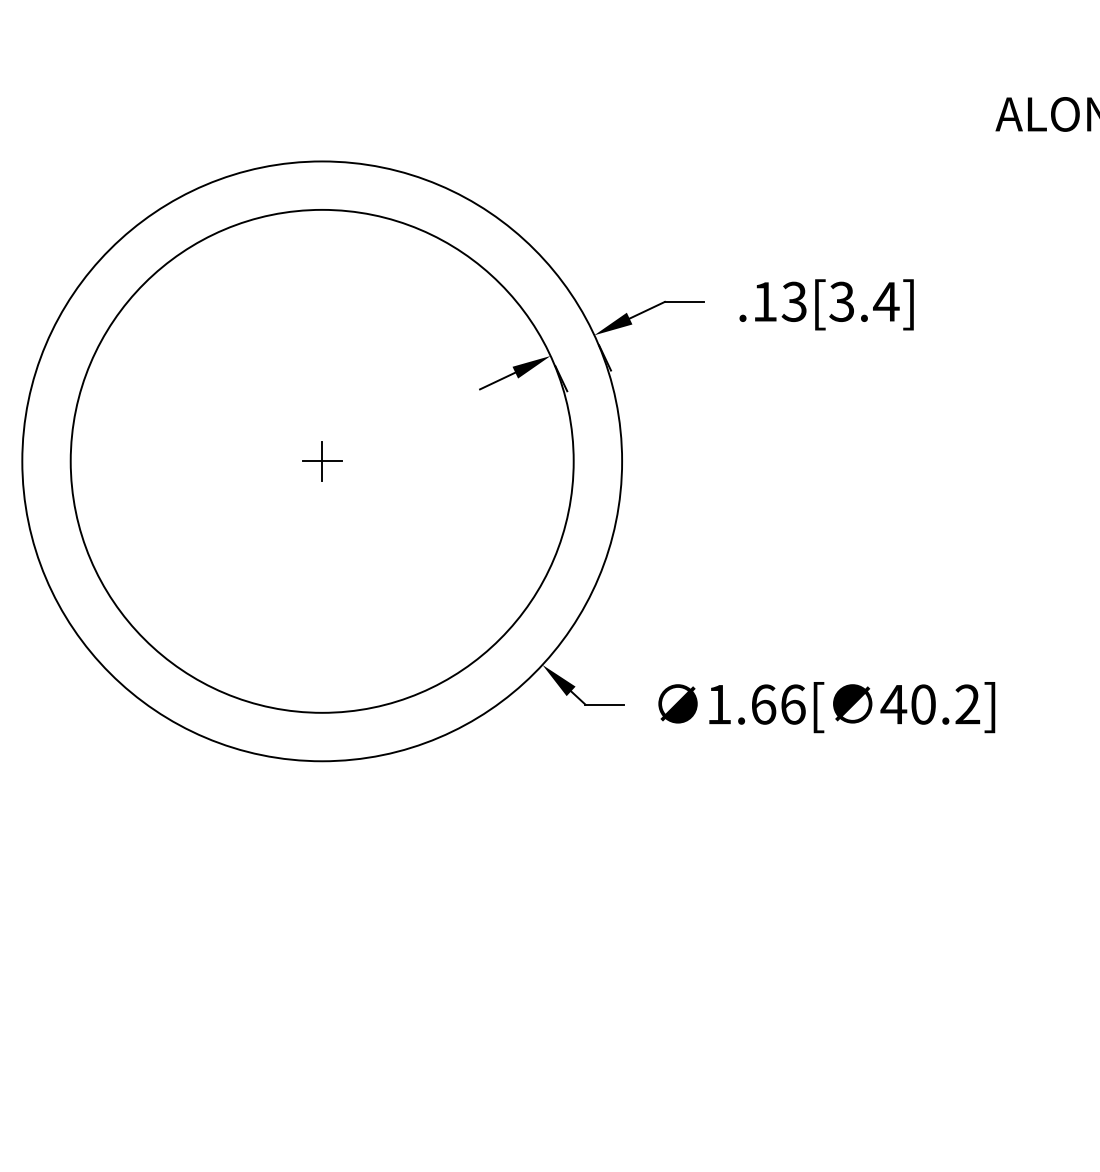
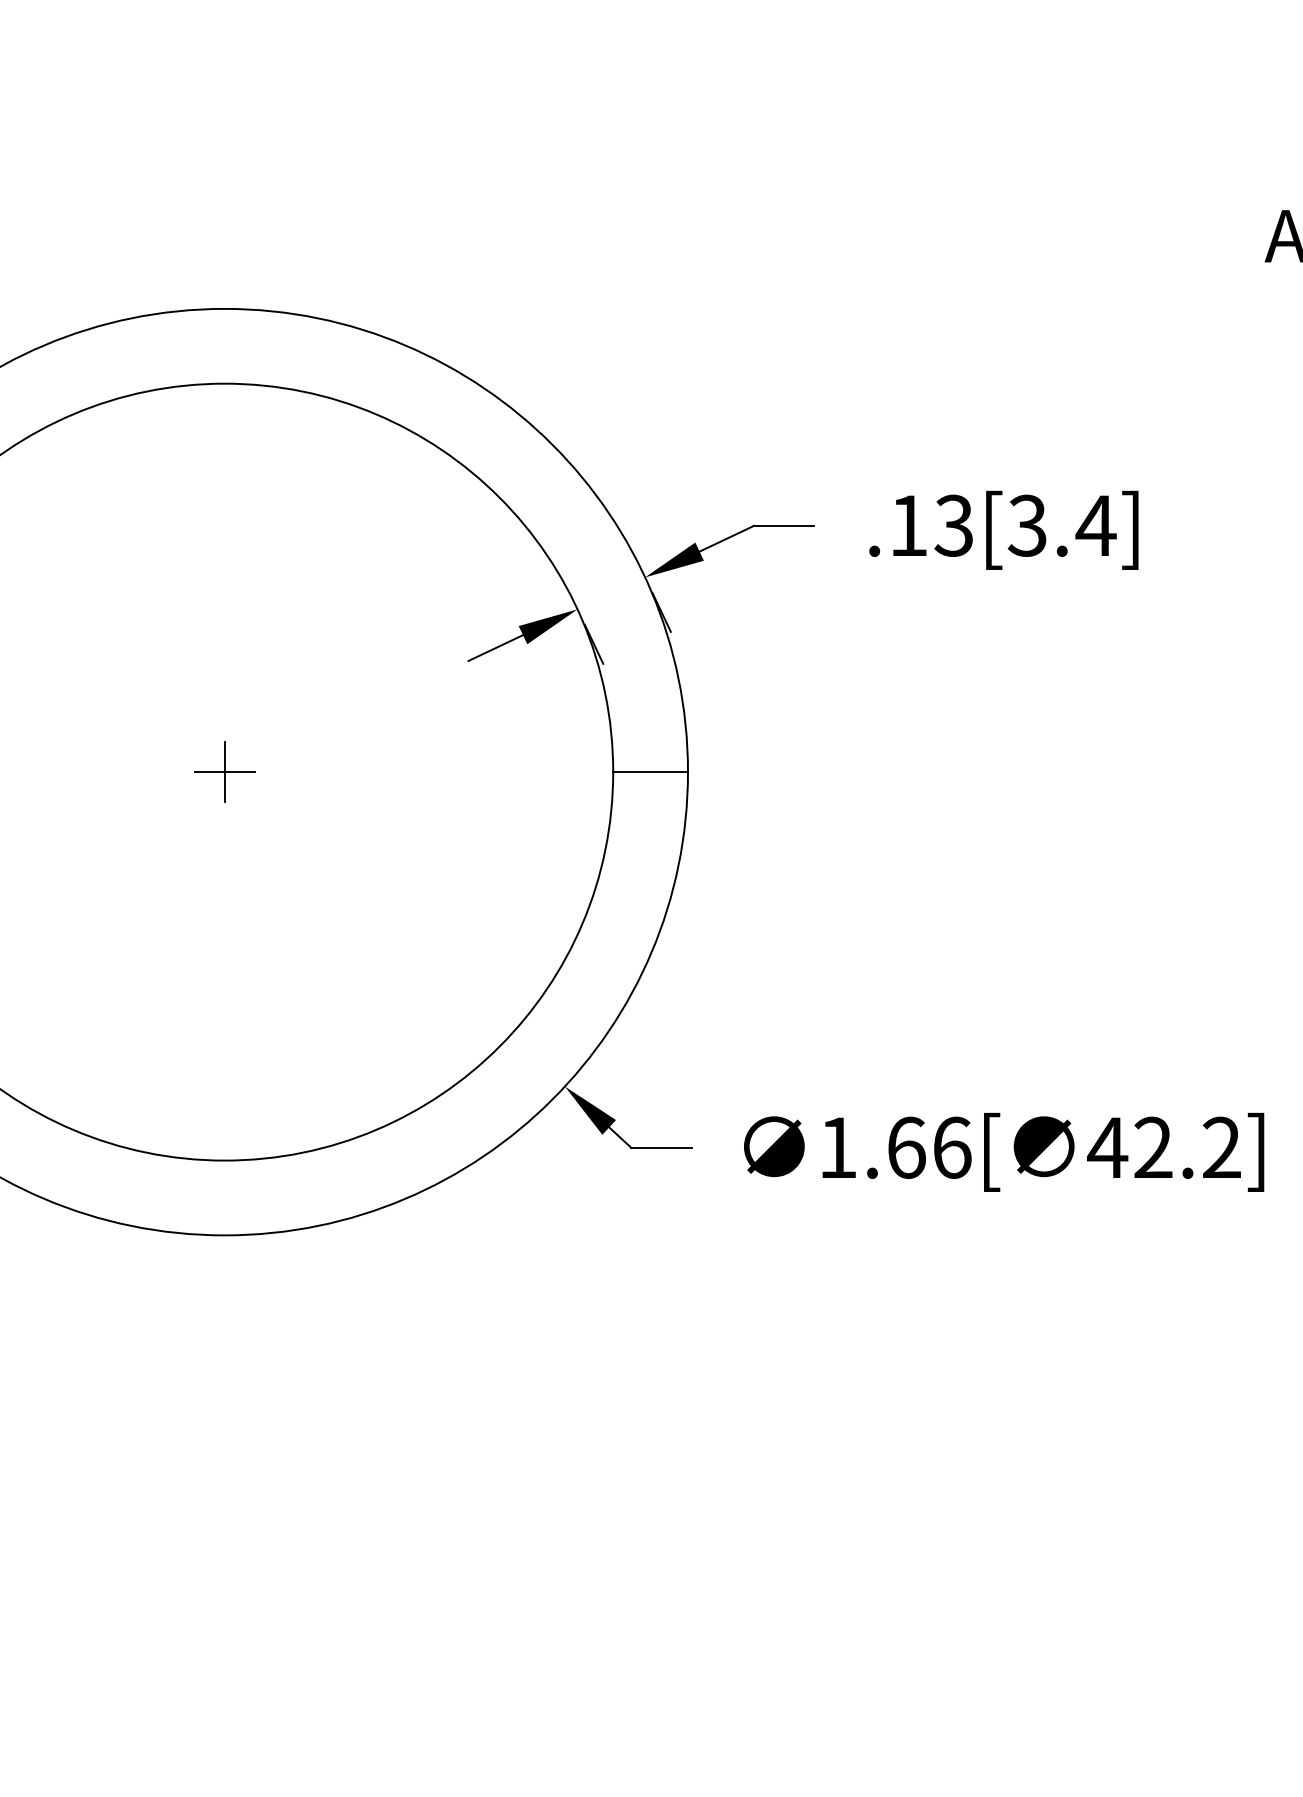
line: (597, 461) -> (649, 772), added
text: (923, 704) -> (1153, 1147), 40.2] -> 42.2]

